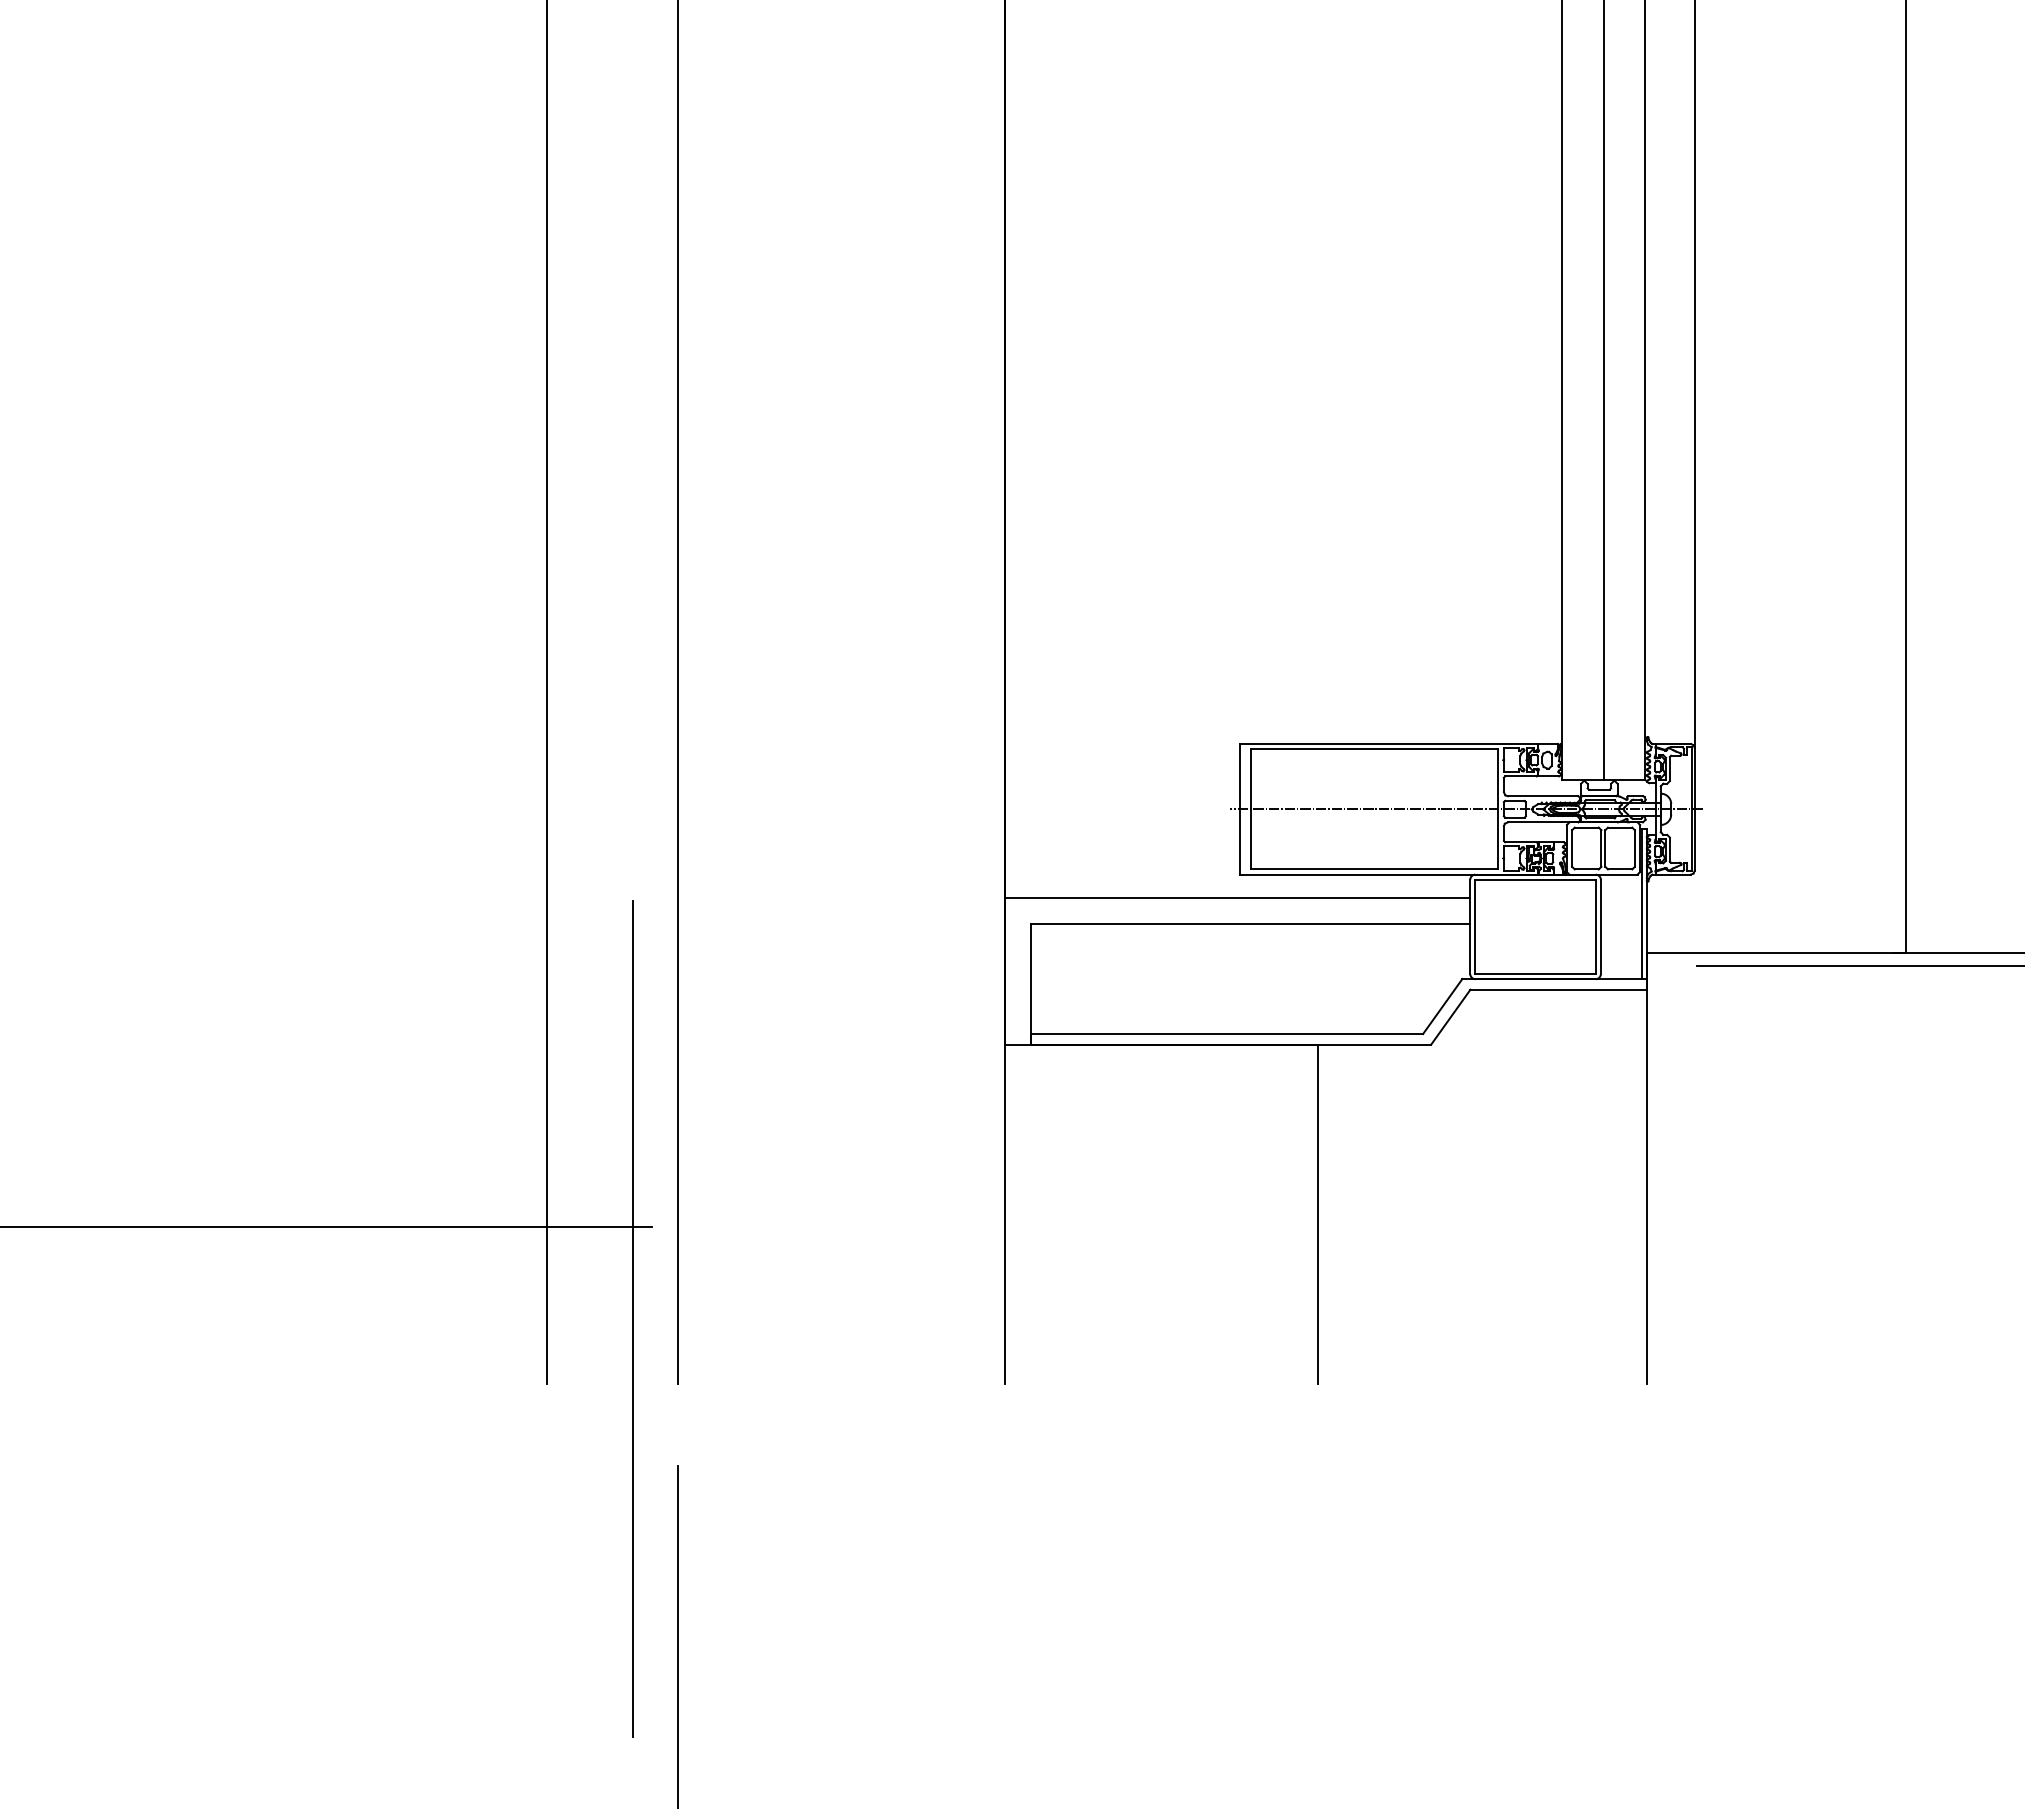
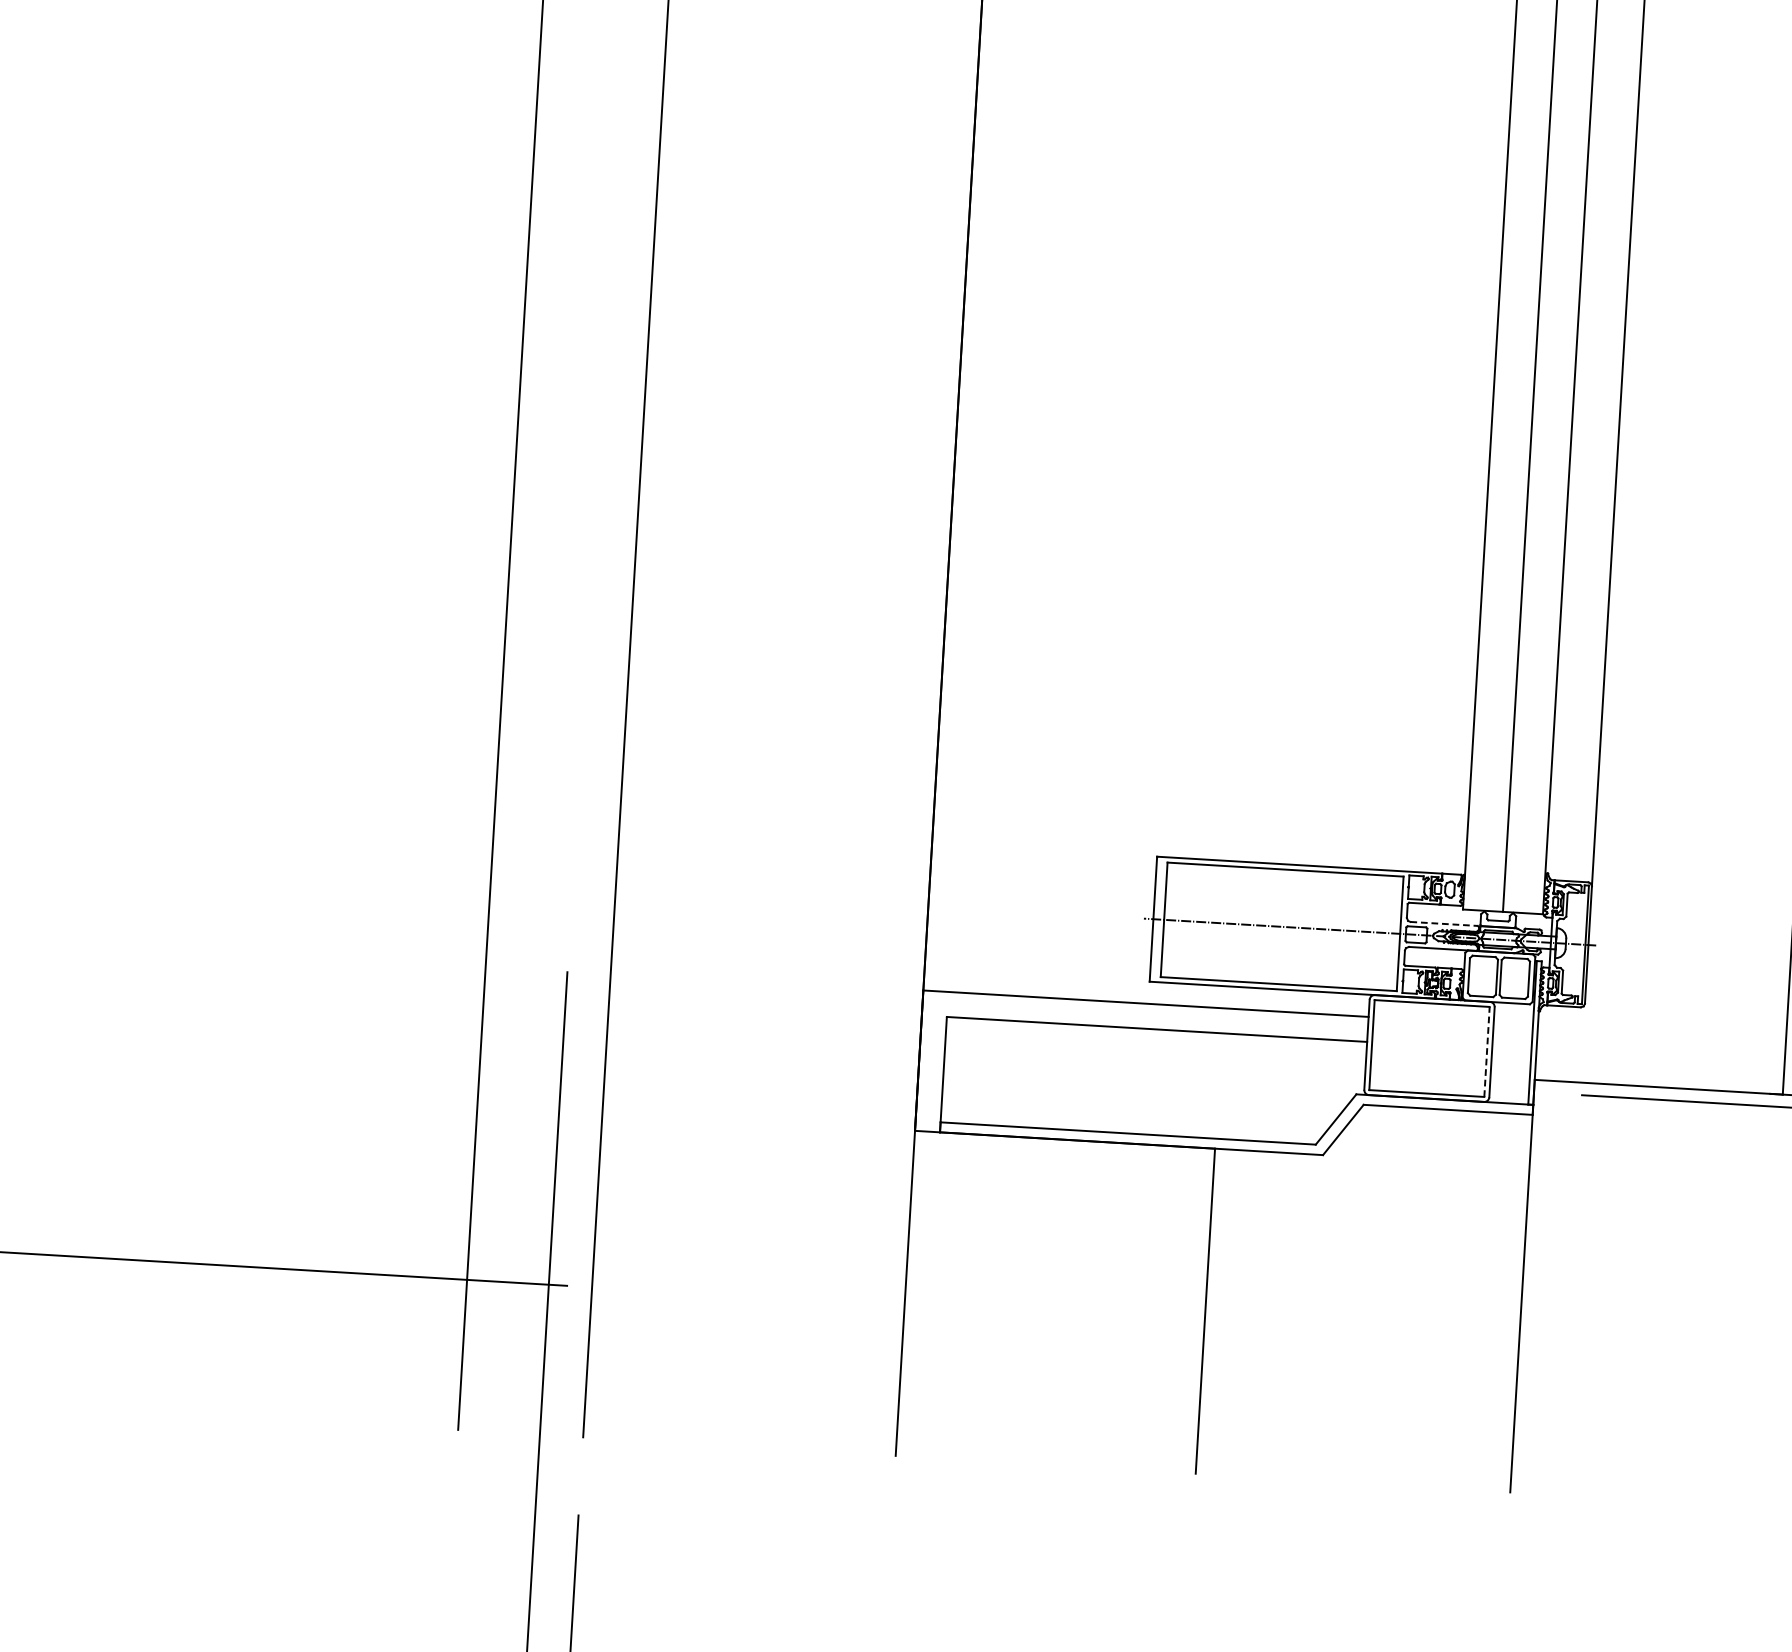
line: (1543, 796) -> (1444, 924), solid -> dashed
line: (1595, 926) -> (1486, 1051), solid -> dashed

